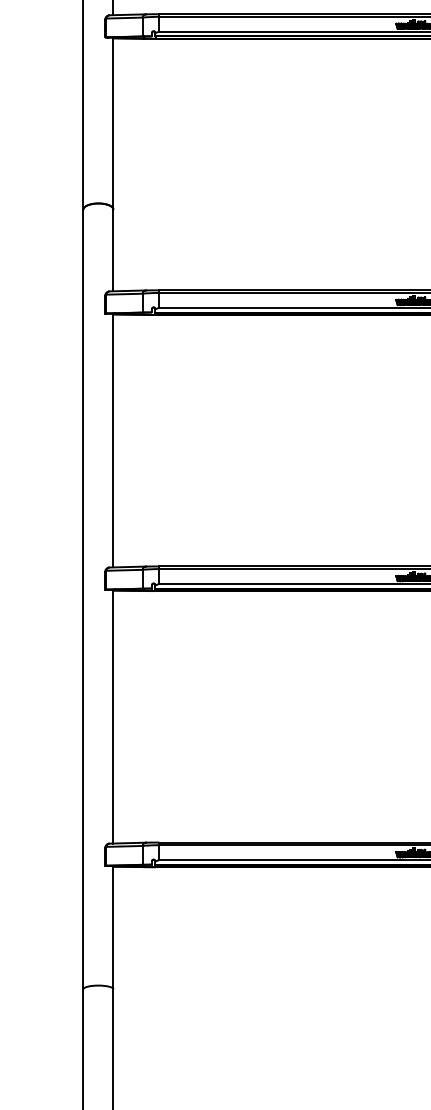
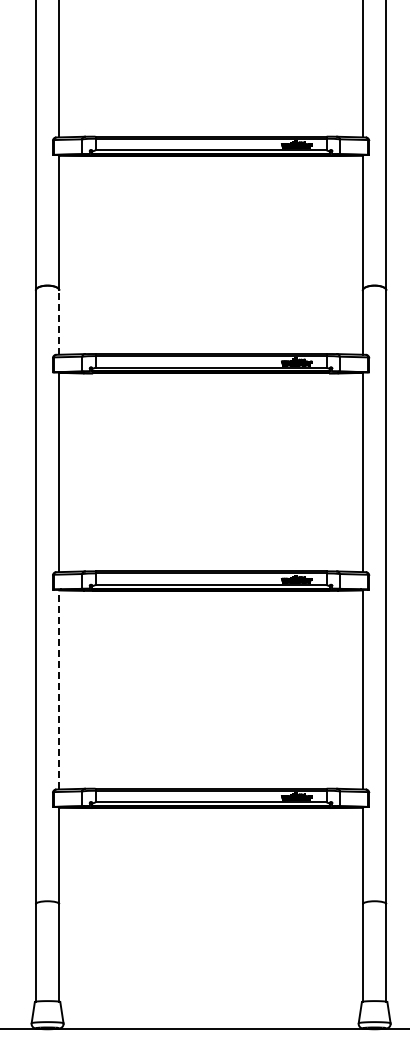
line: (113, 250) -> (59, 322), solid -> dashed
line: (113, 716) -> (59, 689), solid -> dashed

